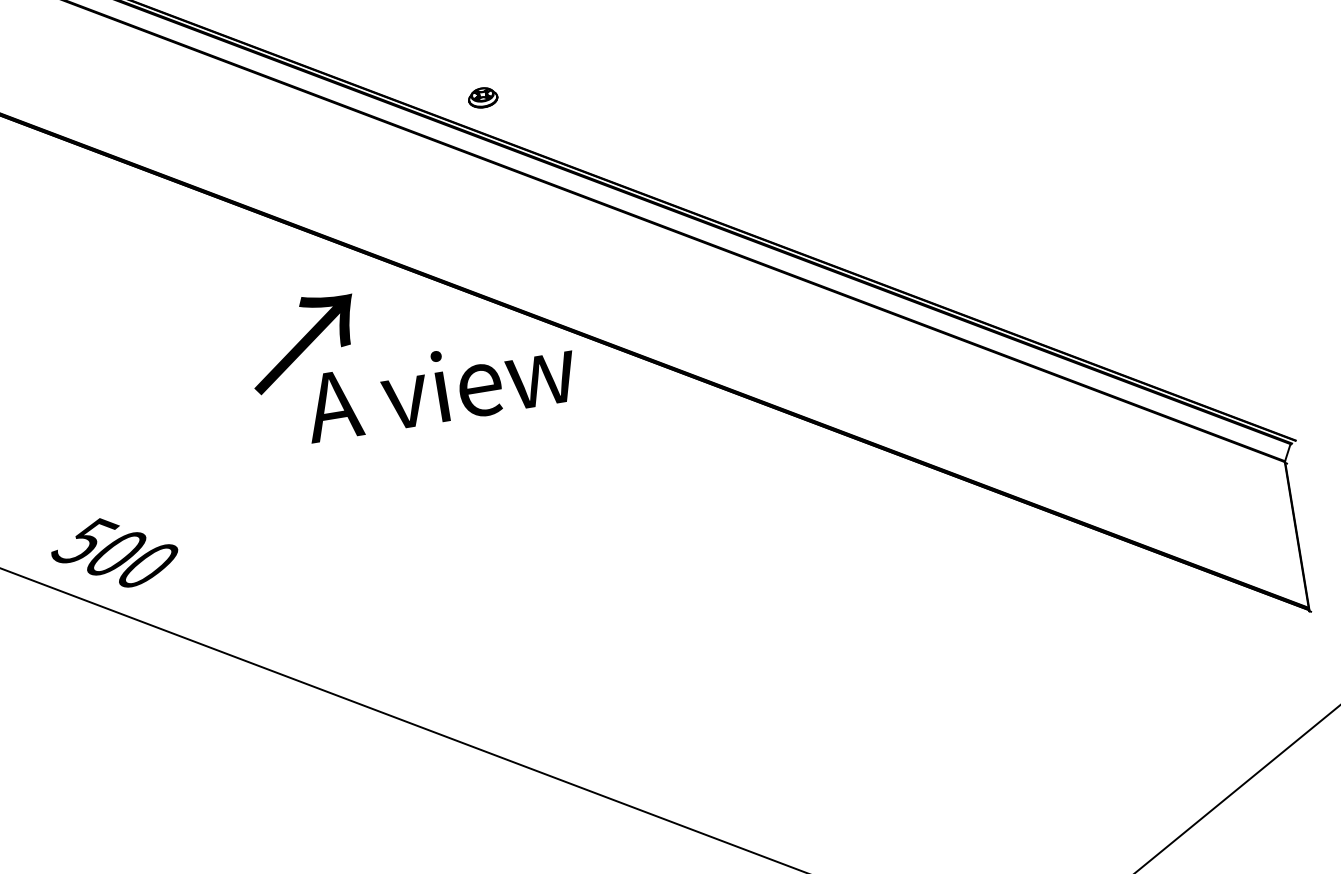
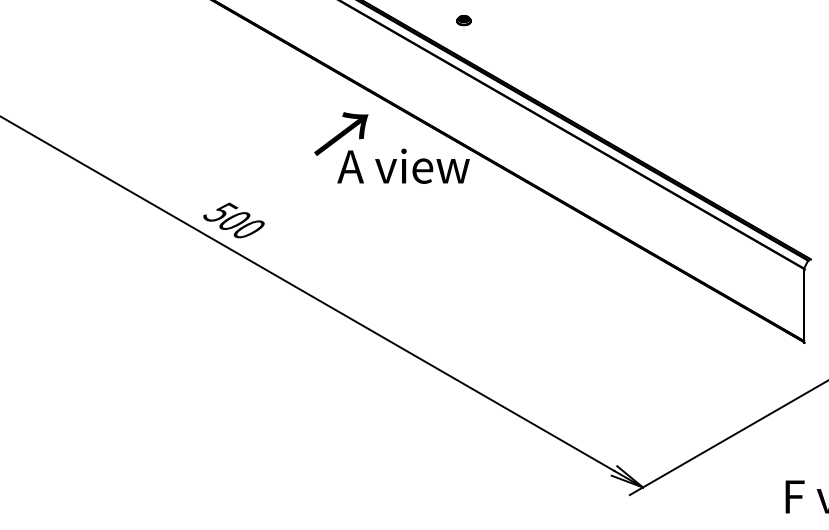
part: (482, 97) -> (463, 20), moved

